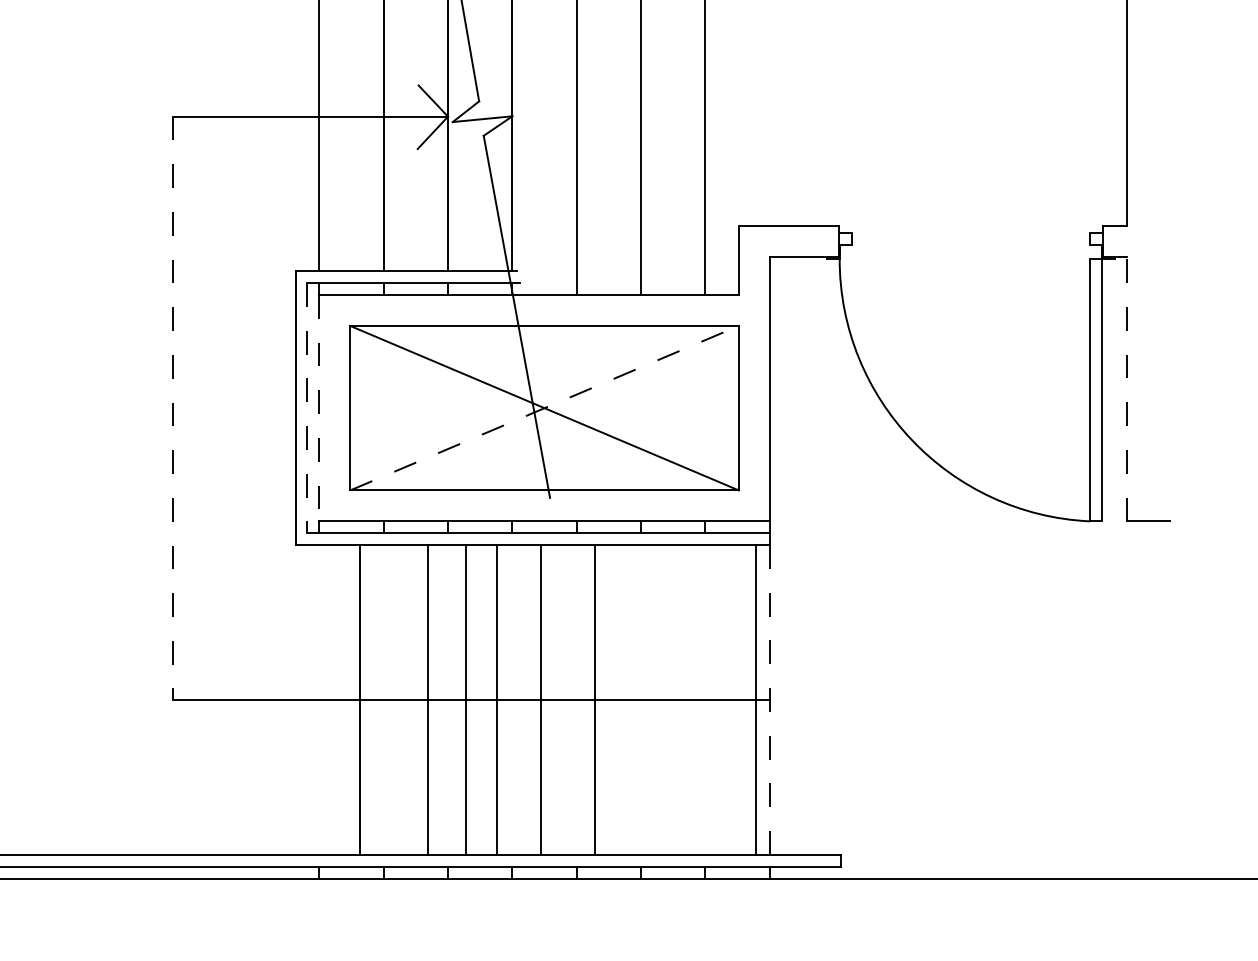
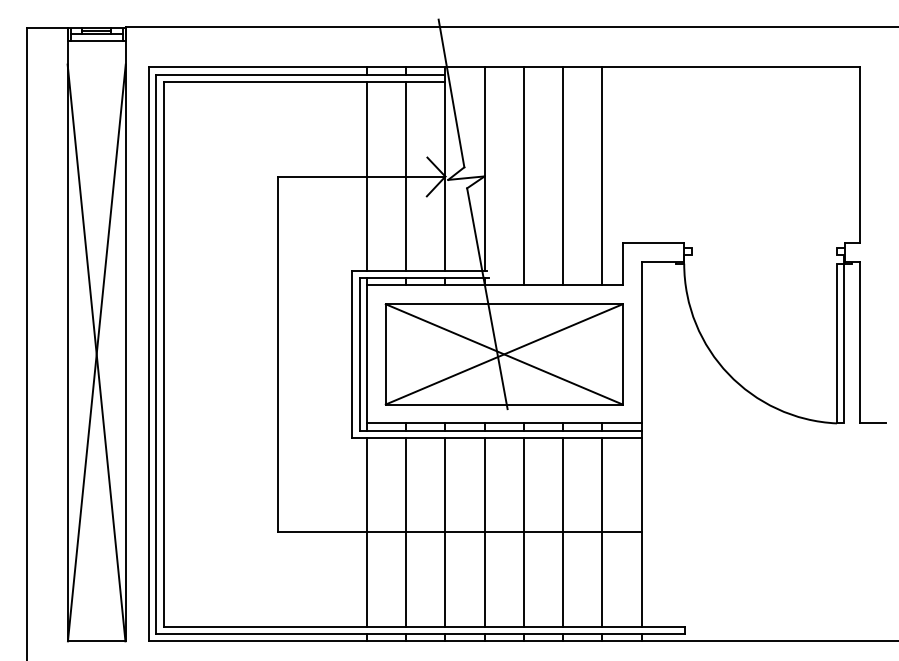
line: (1127, 388) -> (859, 342), dashed -> solid
line: (172, 408) -> (277, 354), dashed -> solid
line: (307, 408) -> (359, 354), dashed -> solid
line: (318, 408) -> (366, 354), dashed -> solid
line: (544, 408) -> (504, 354), dashed -> solid
line: (359, 698) -> (366, 531), moved
line: (428, 698) -> (406, 531), moved
line: (466, 698) -> (484, 531), moved
line: (497, 698) -> (445, 531), moved
line: (540, 698) -> (523, 531), moved
line: (595, 698) -> (563, 531), moved
line: (756, 698) -> (602, 531), moved
line: (769, 700) -> (641, 532), dashed -> solid

